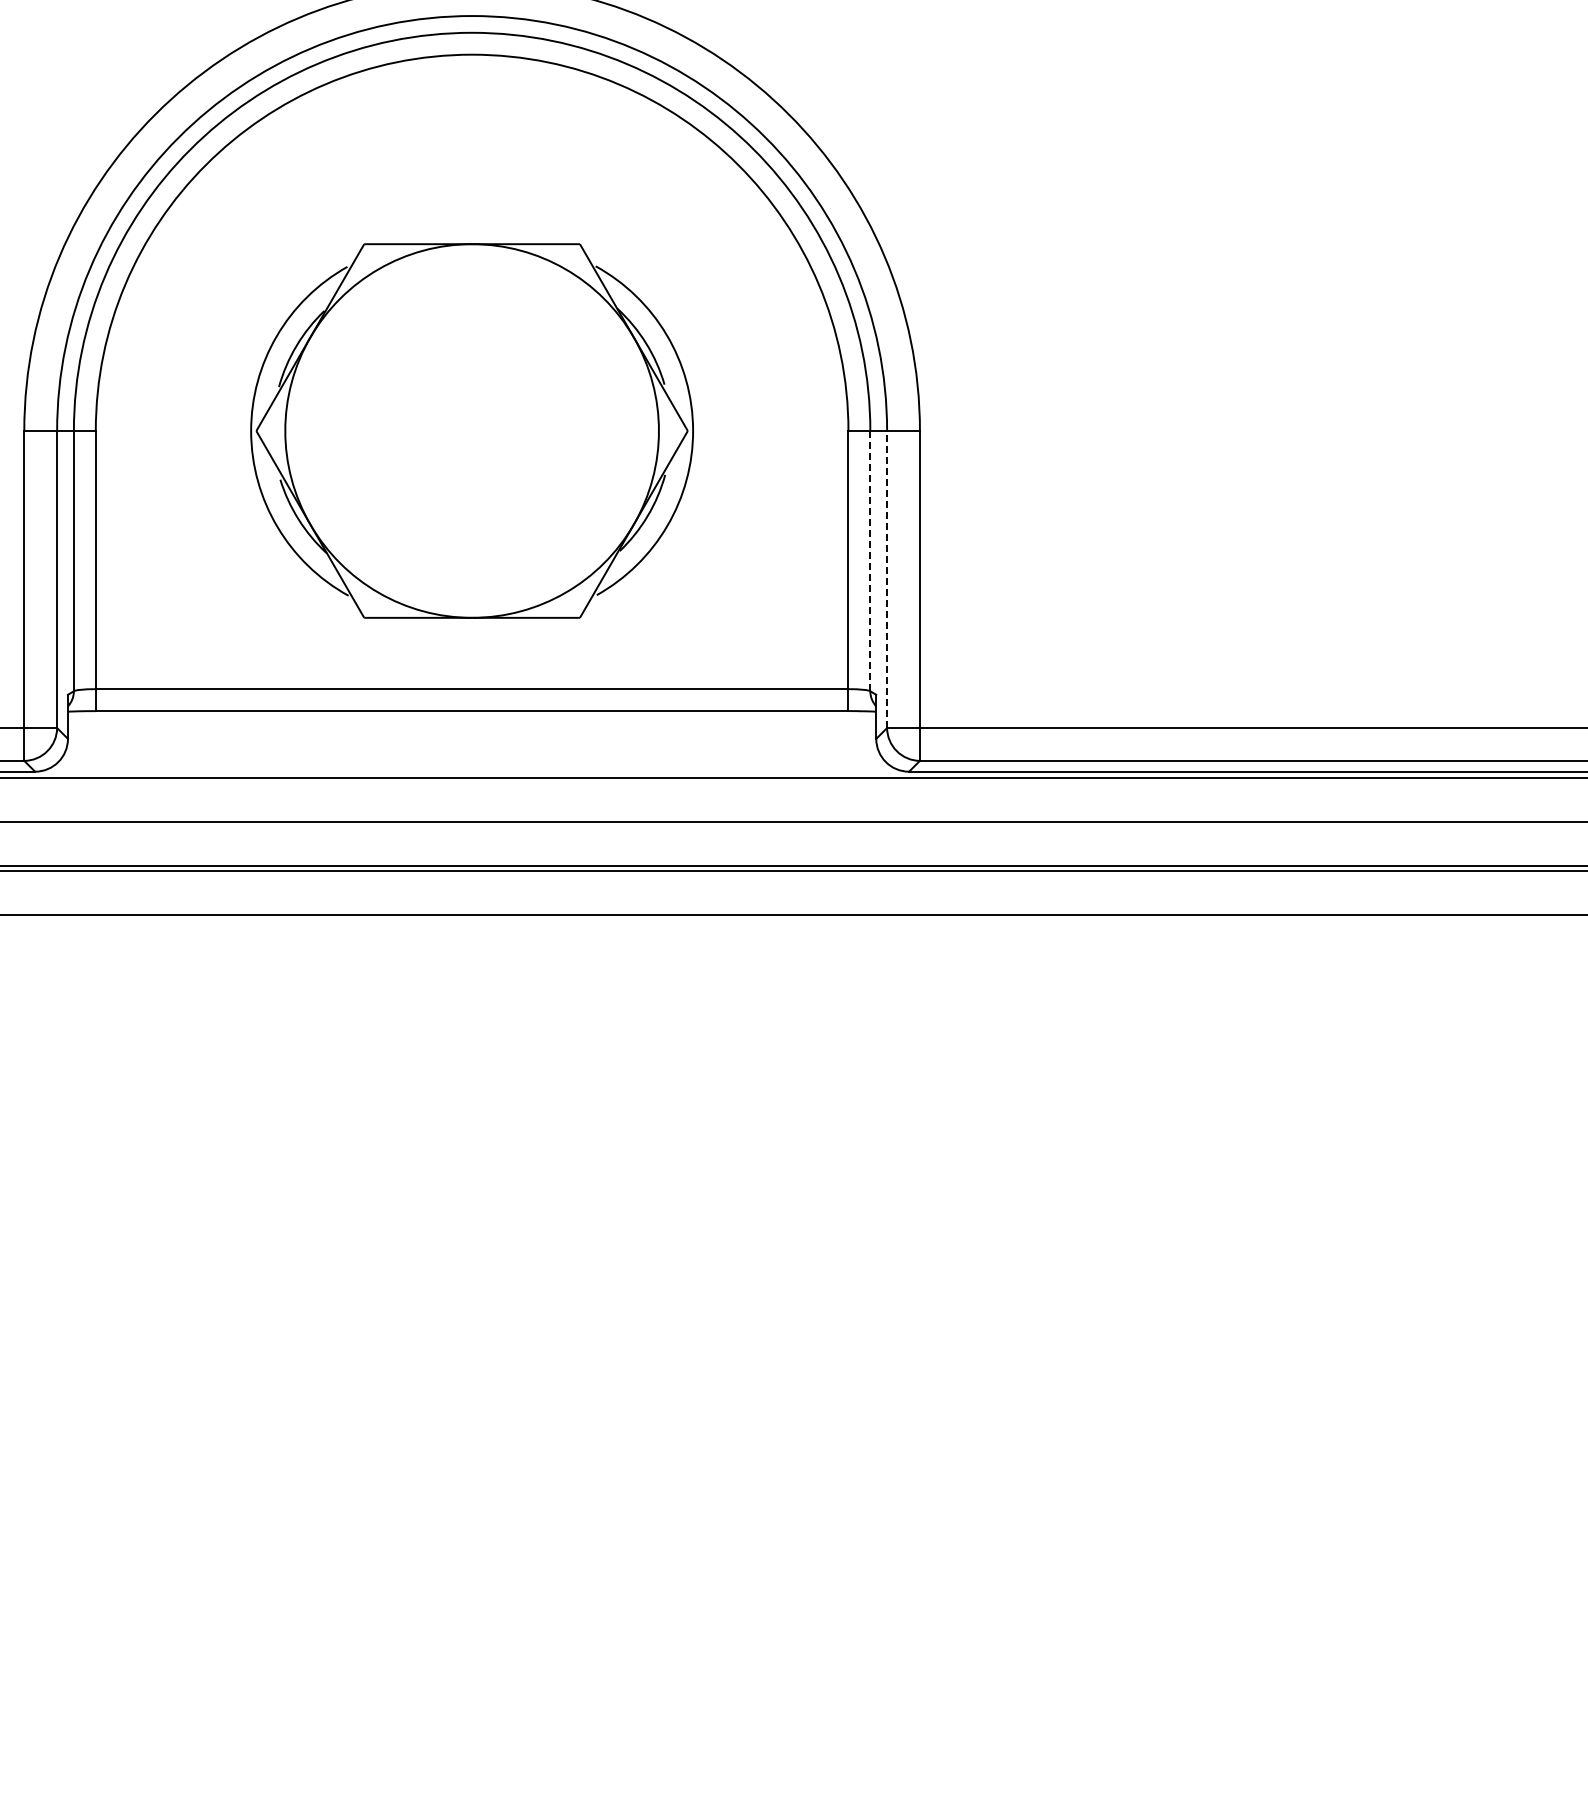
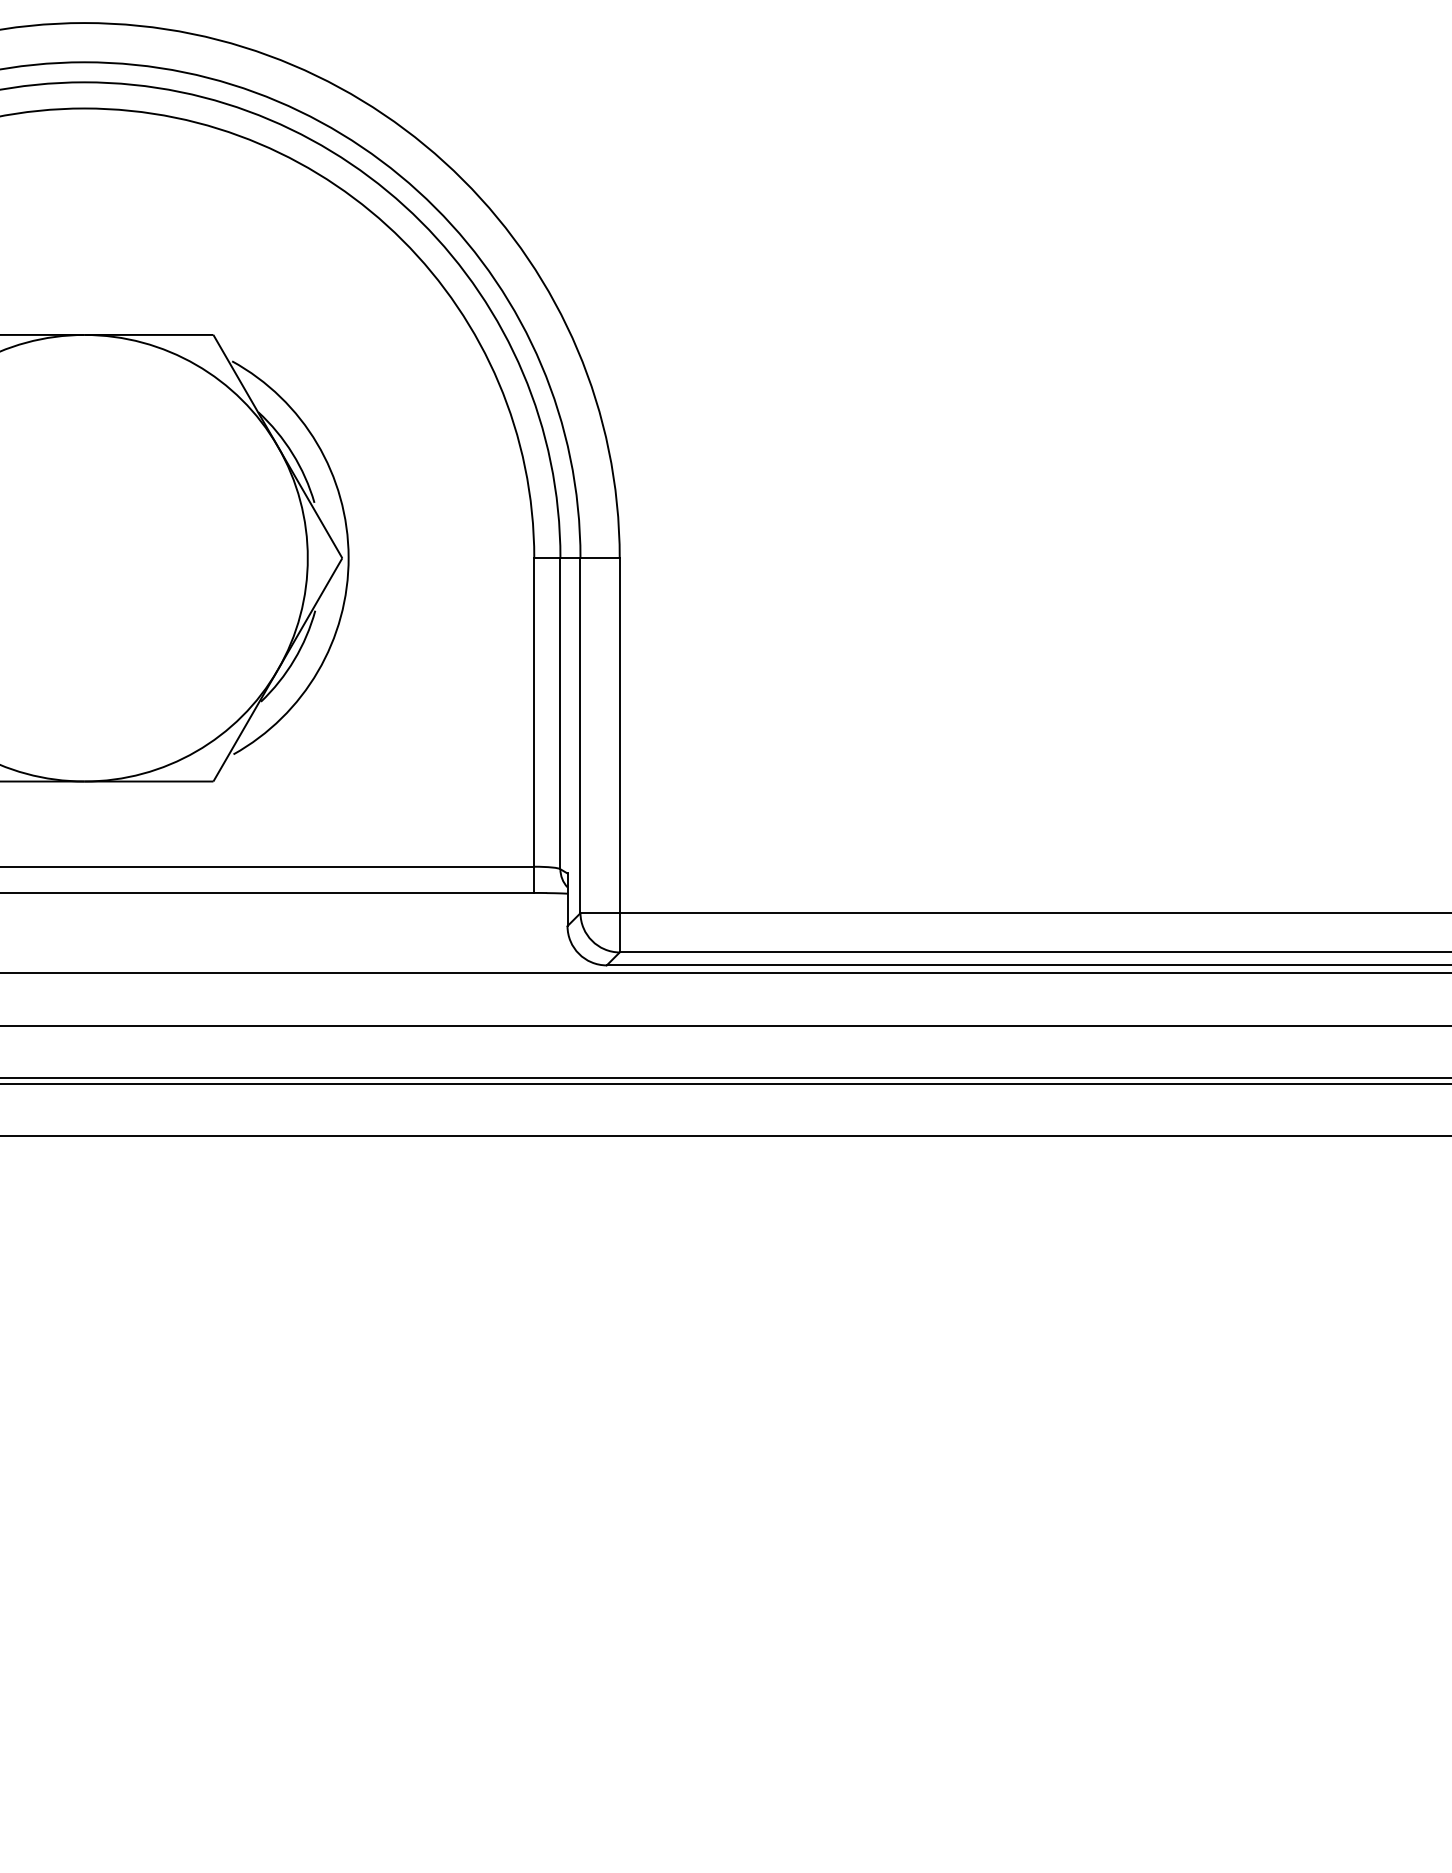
line: (870, 561) -> (560, 714), dashed -> solid
line: (887, 579) -> (580, 735), dashed -> solid

